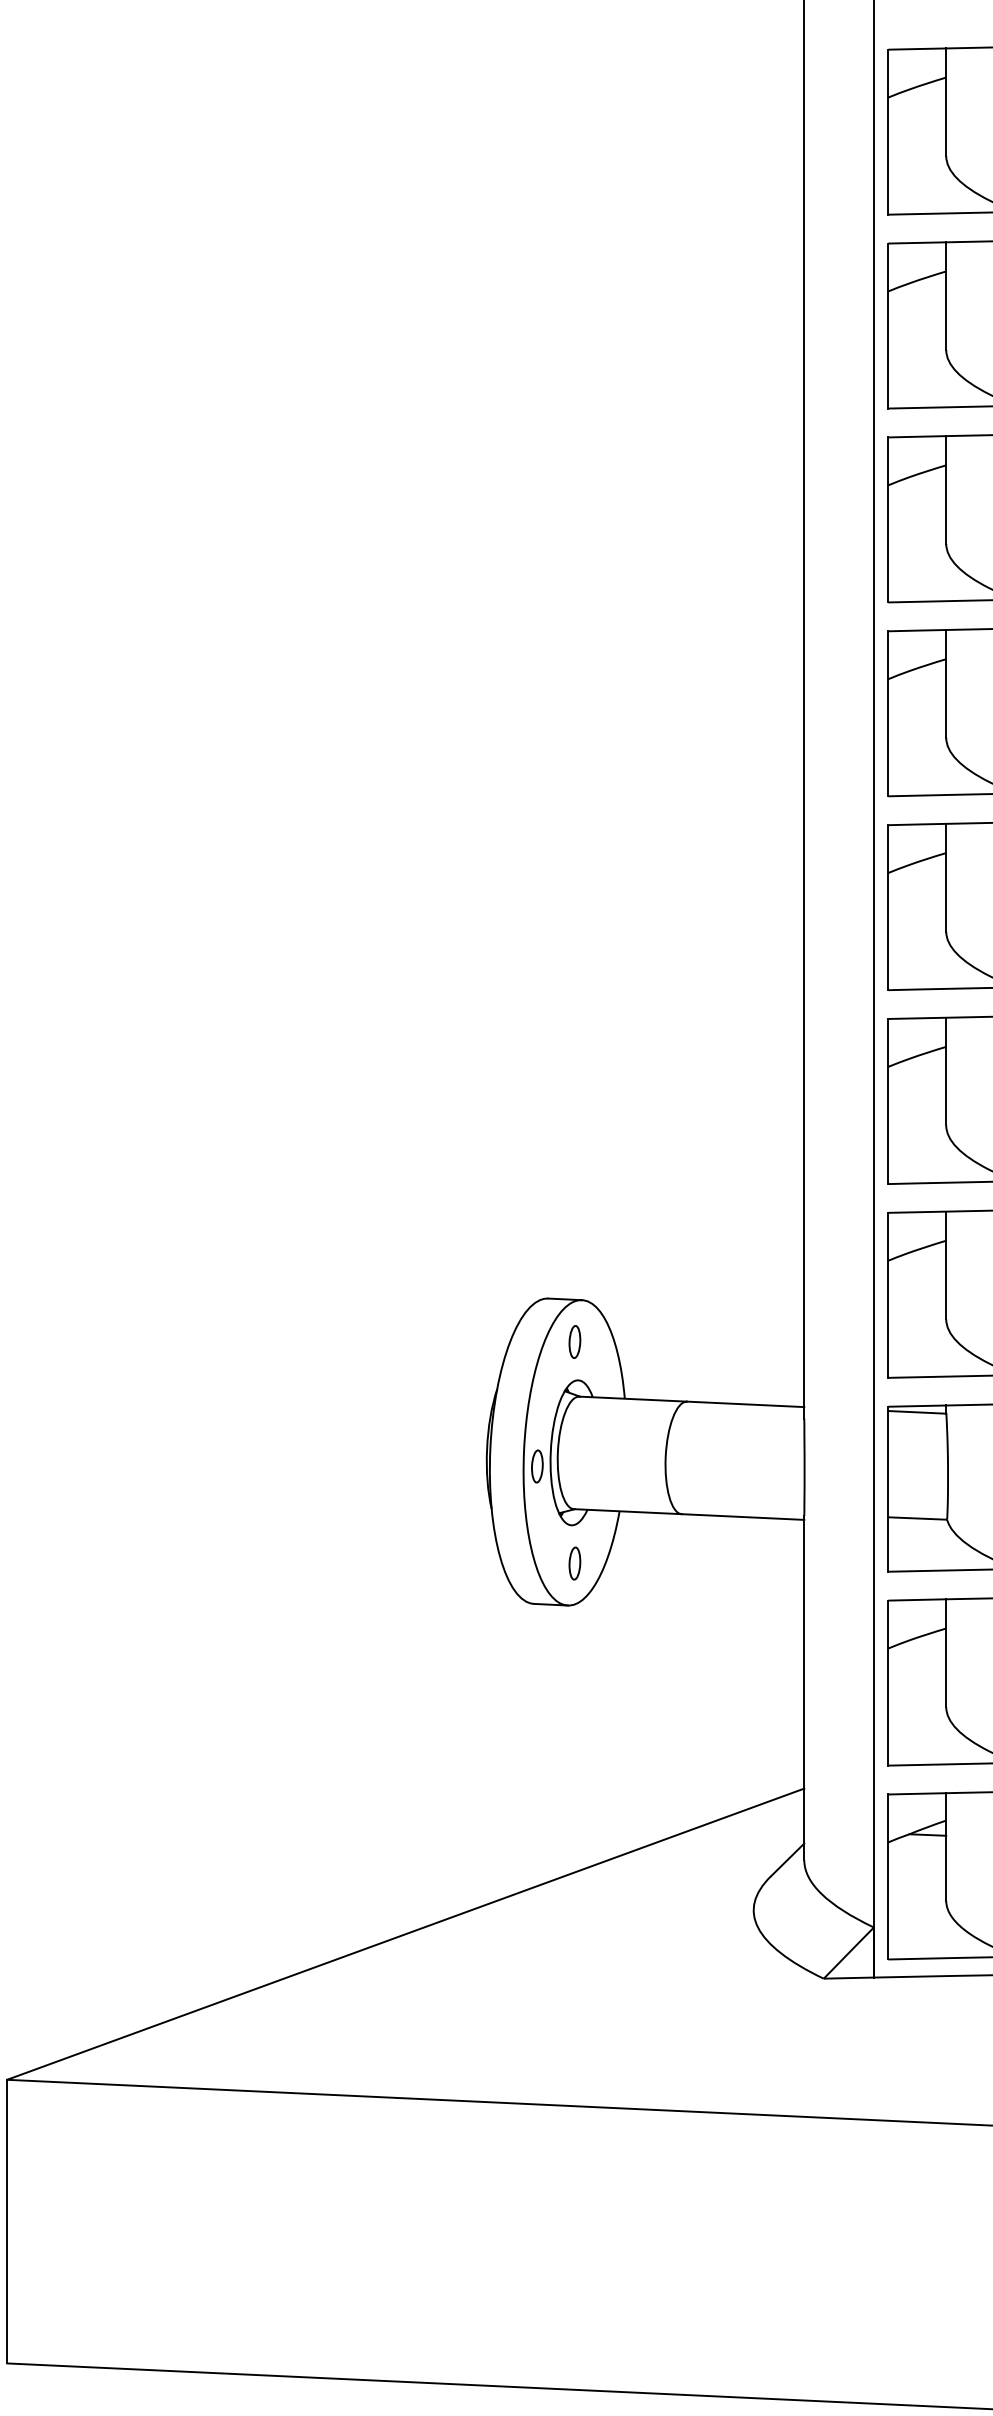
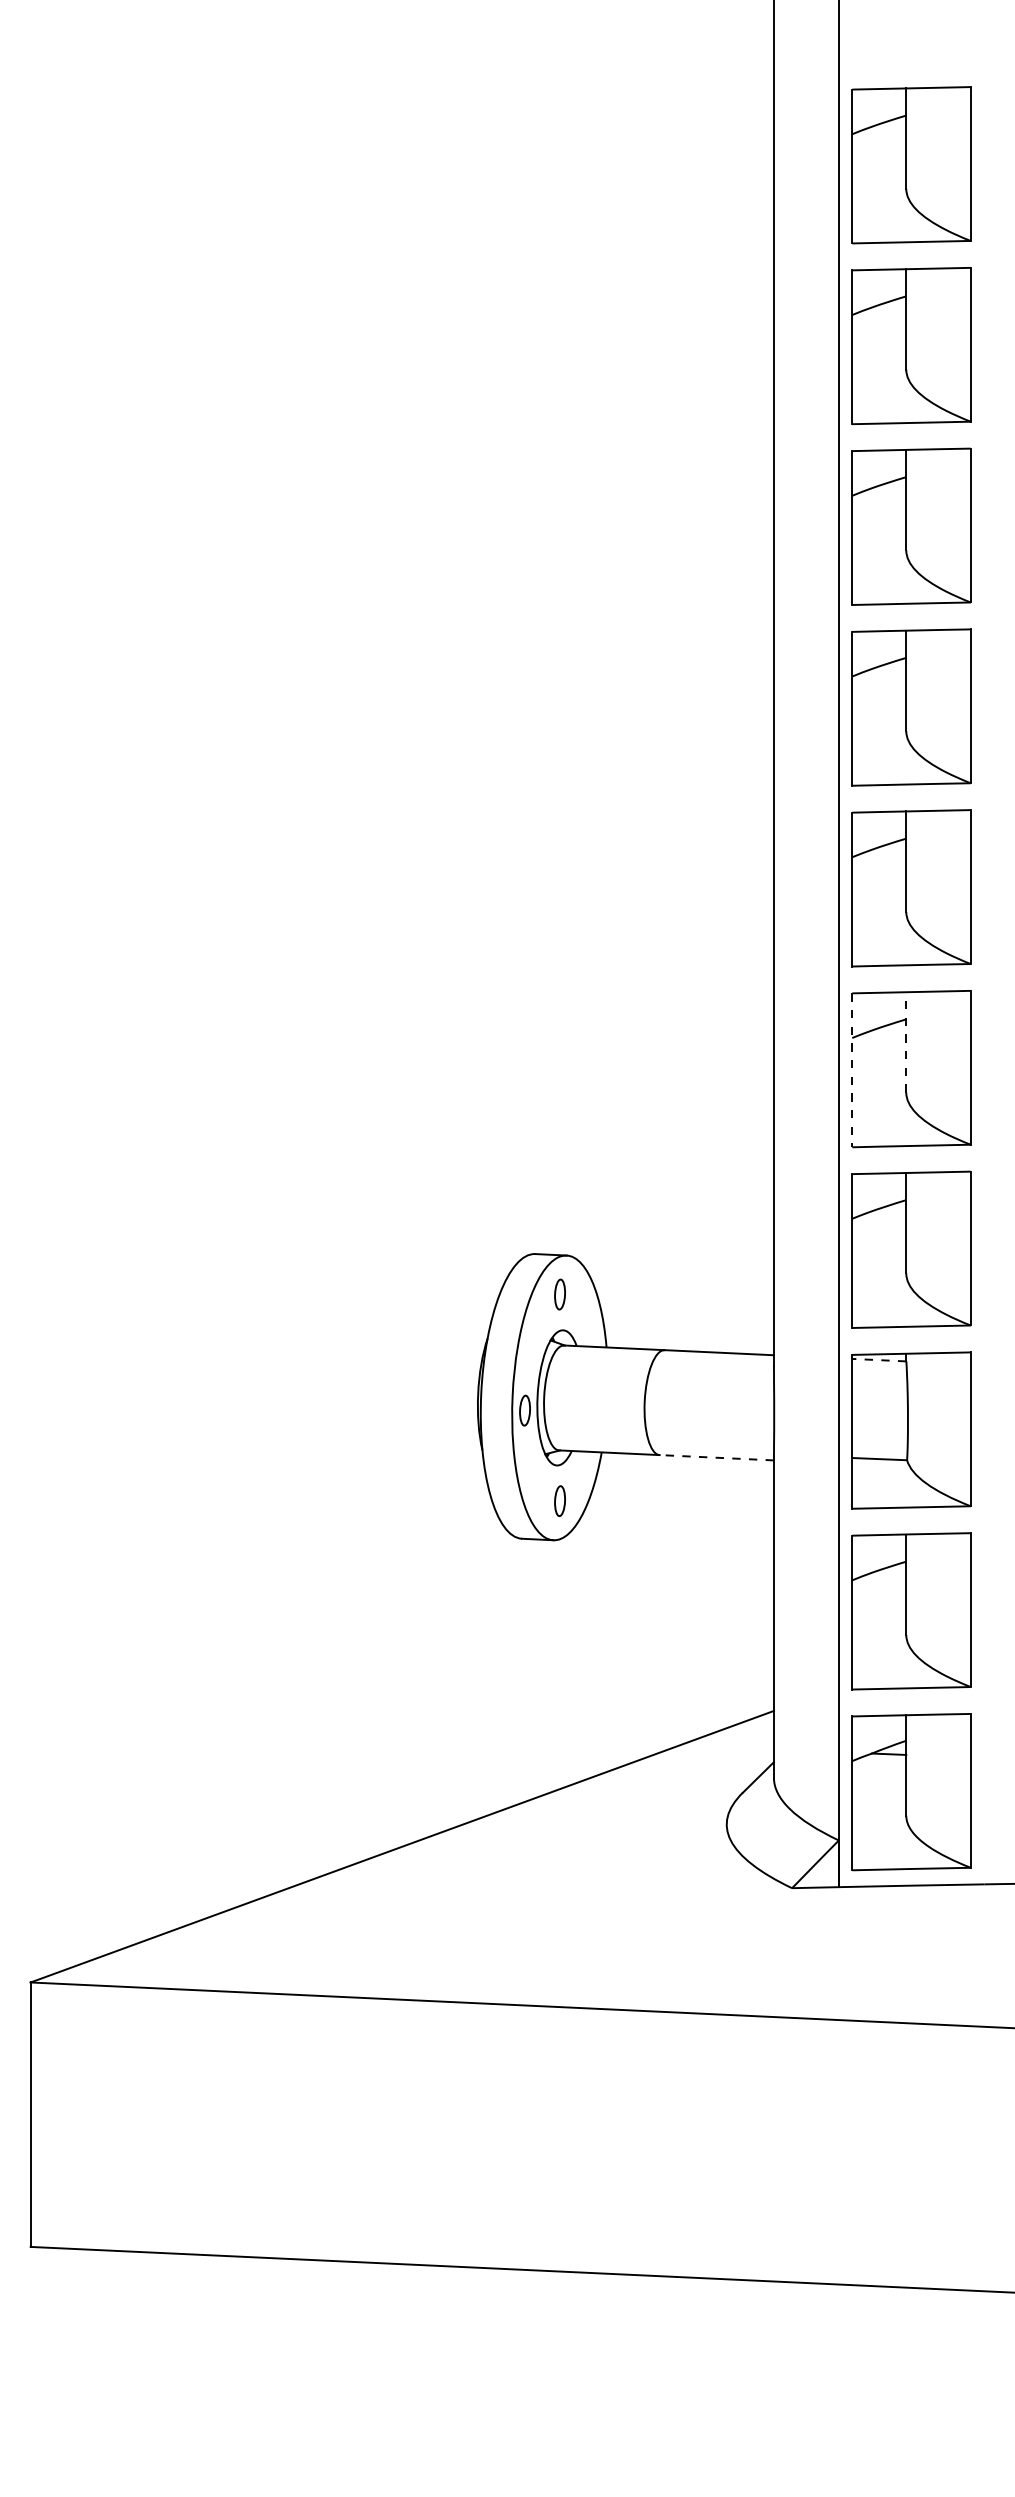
line: (946, 1070) -> (906, 1041), solid -> dashed
line: (888, 1101) -> (852, 1070), solid -> dashed
line: (916, 1412) -> (878, 1360), solid -> dashed
line: (742, 1516) -> (716, 1457), solid -> dashed

